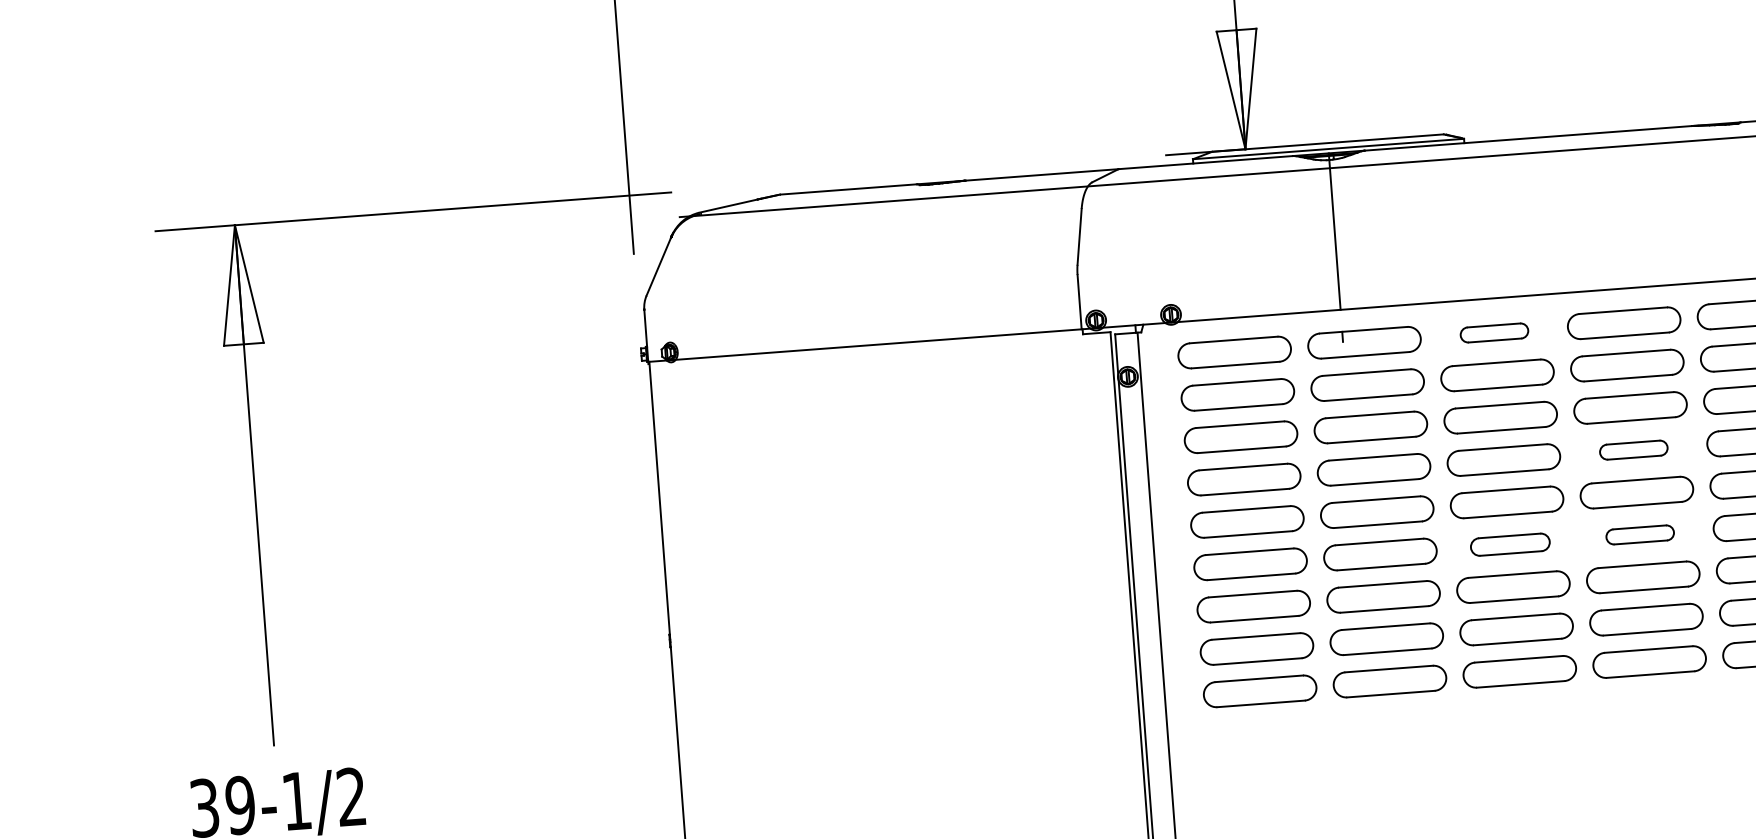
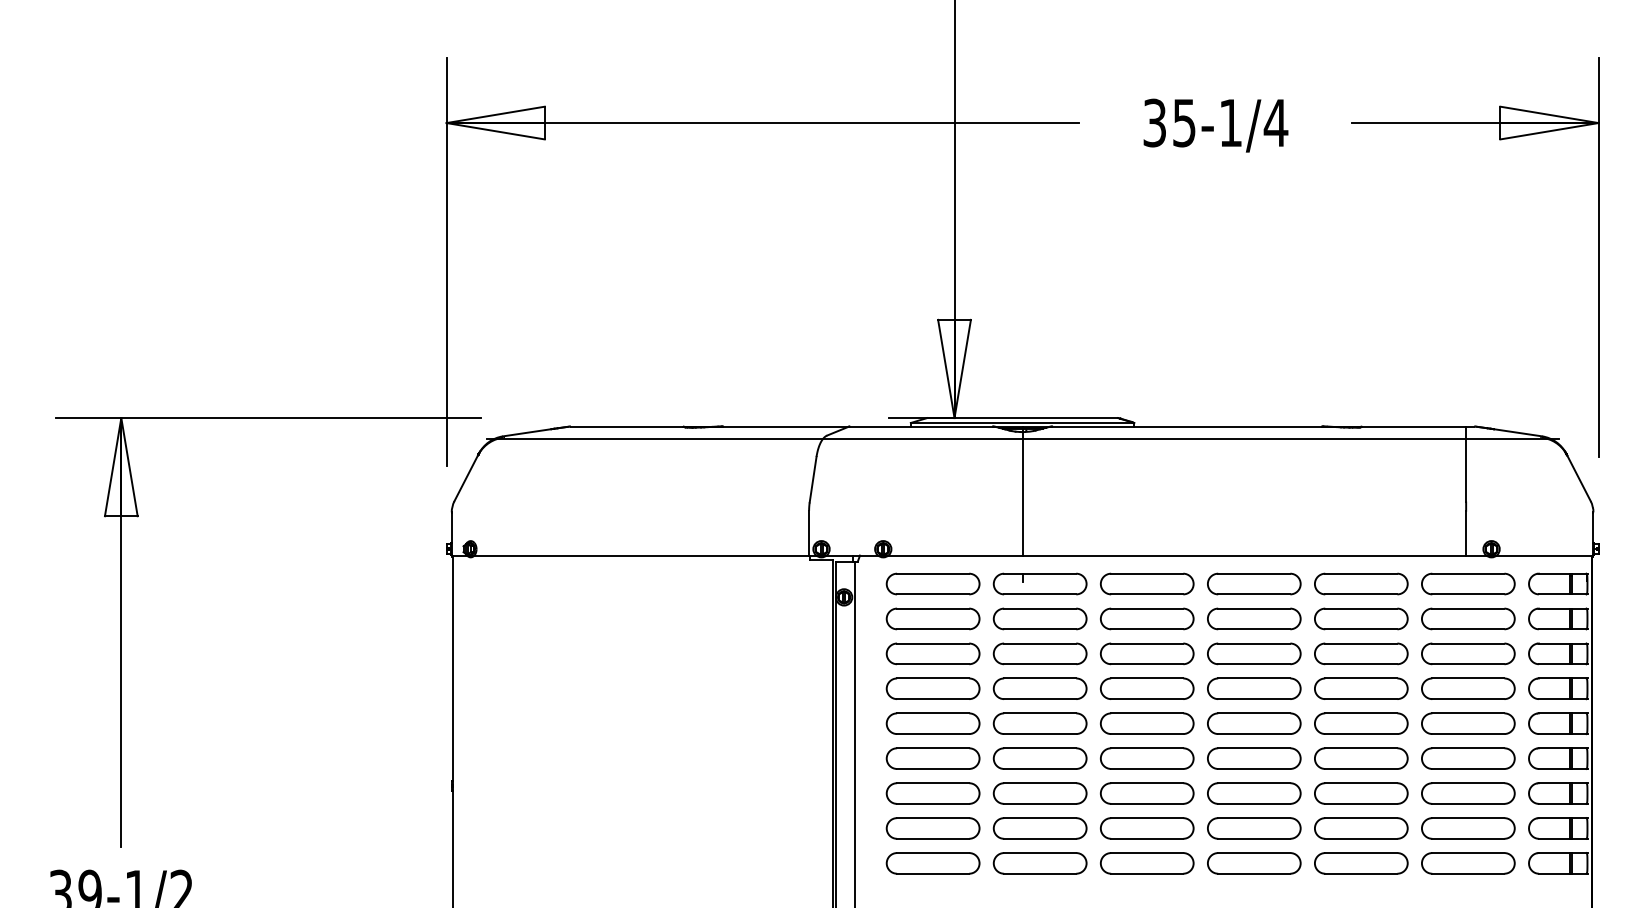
part: (1494, 332) -> (1147, 583), size x1.67
part: (1633, 449) -> (1254, 688), size x1.67
part: (1640, 534) -> (1254, 758), size x1.67
part: (1510, 544) -> (1147, 758), size x1.43

